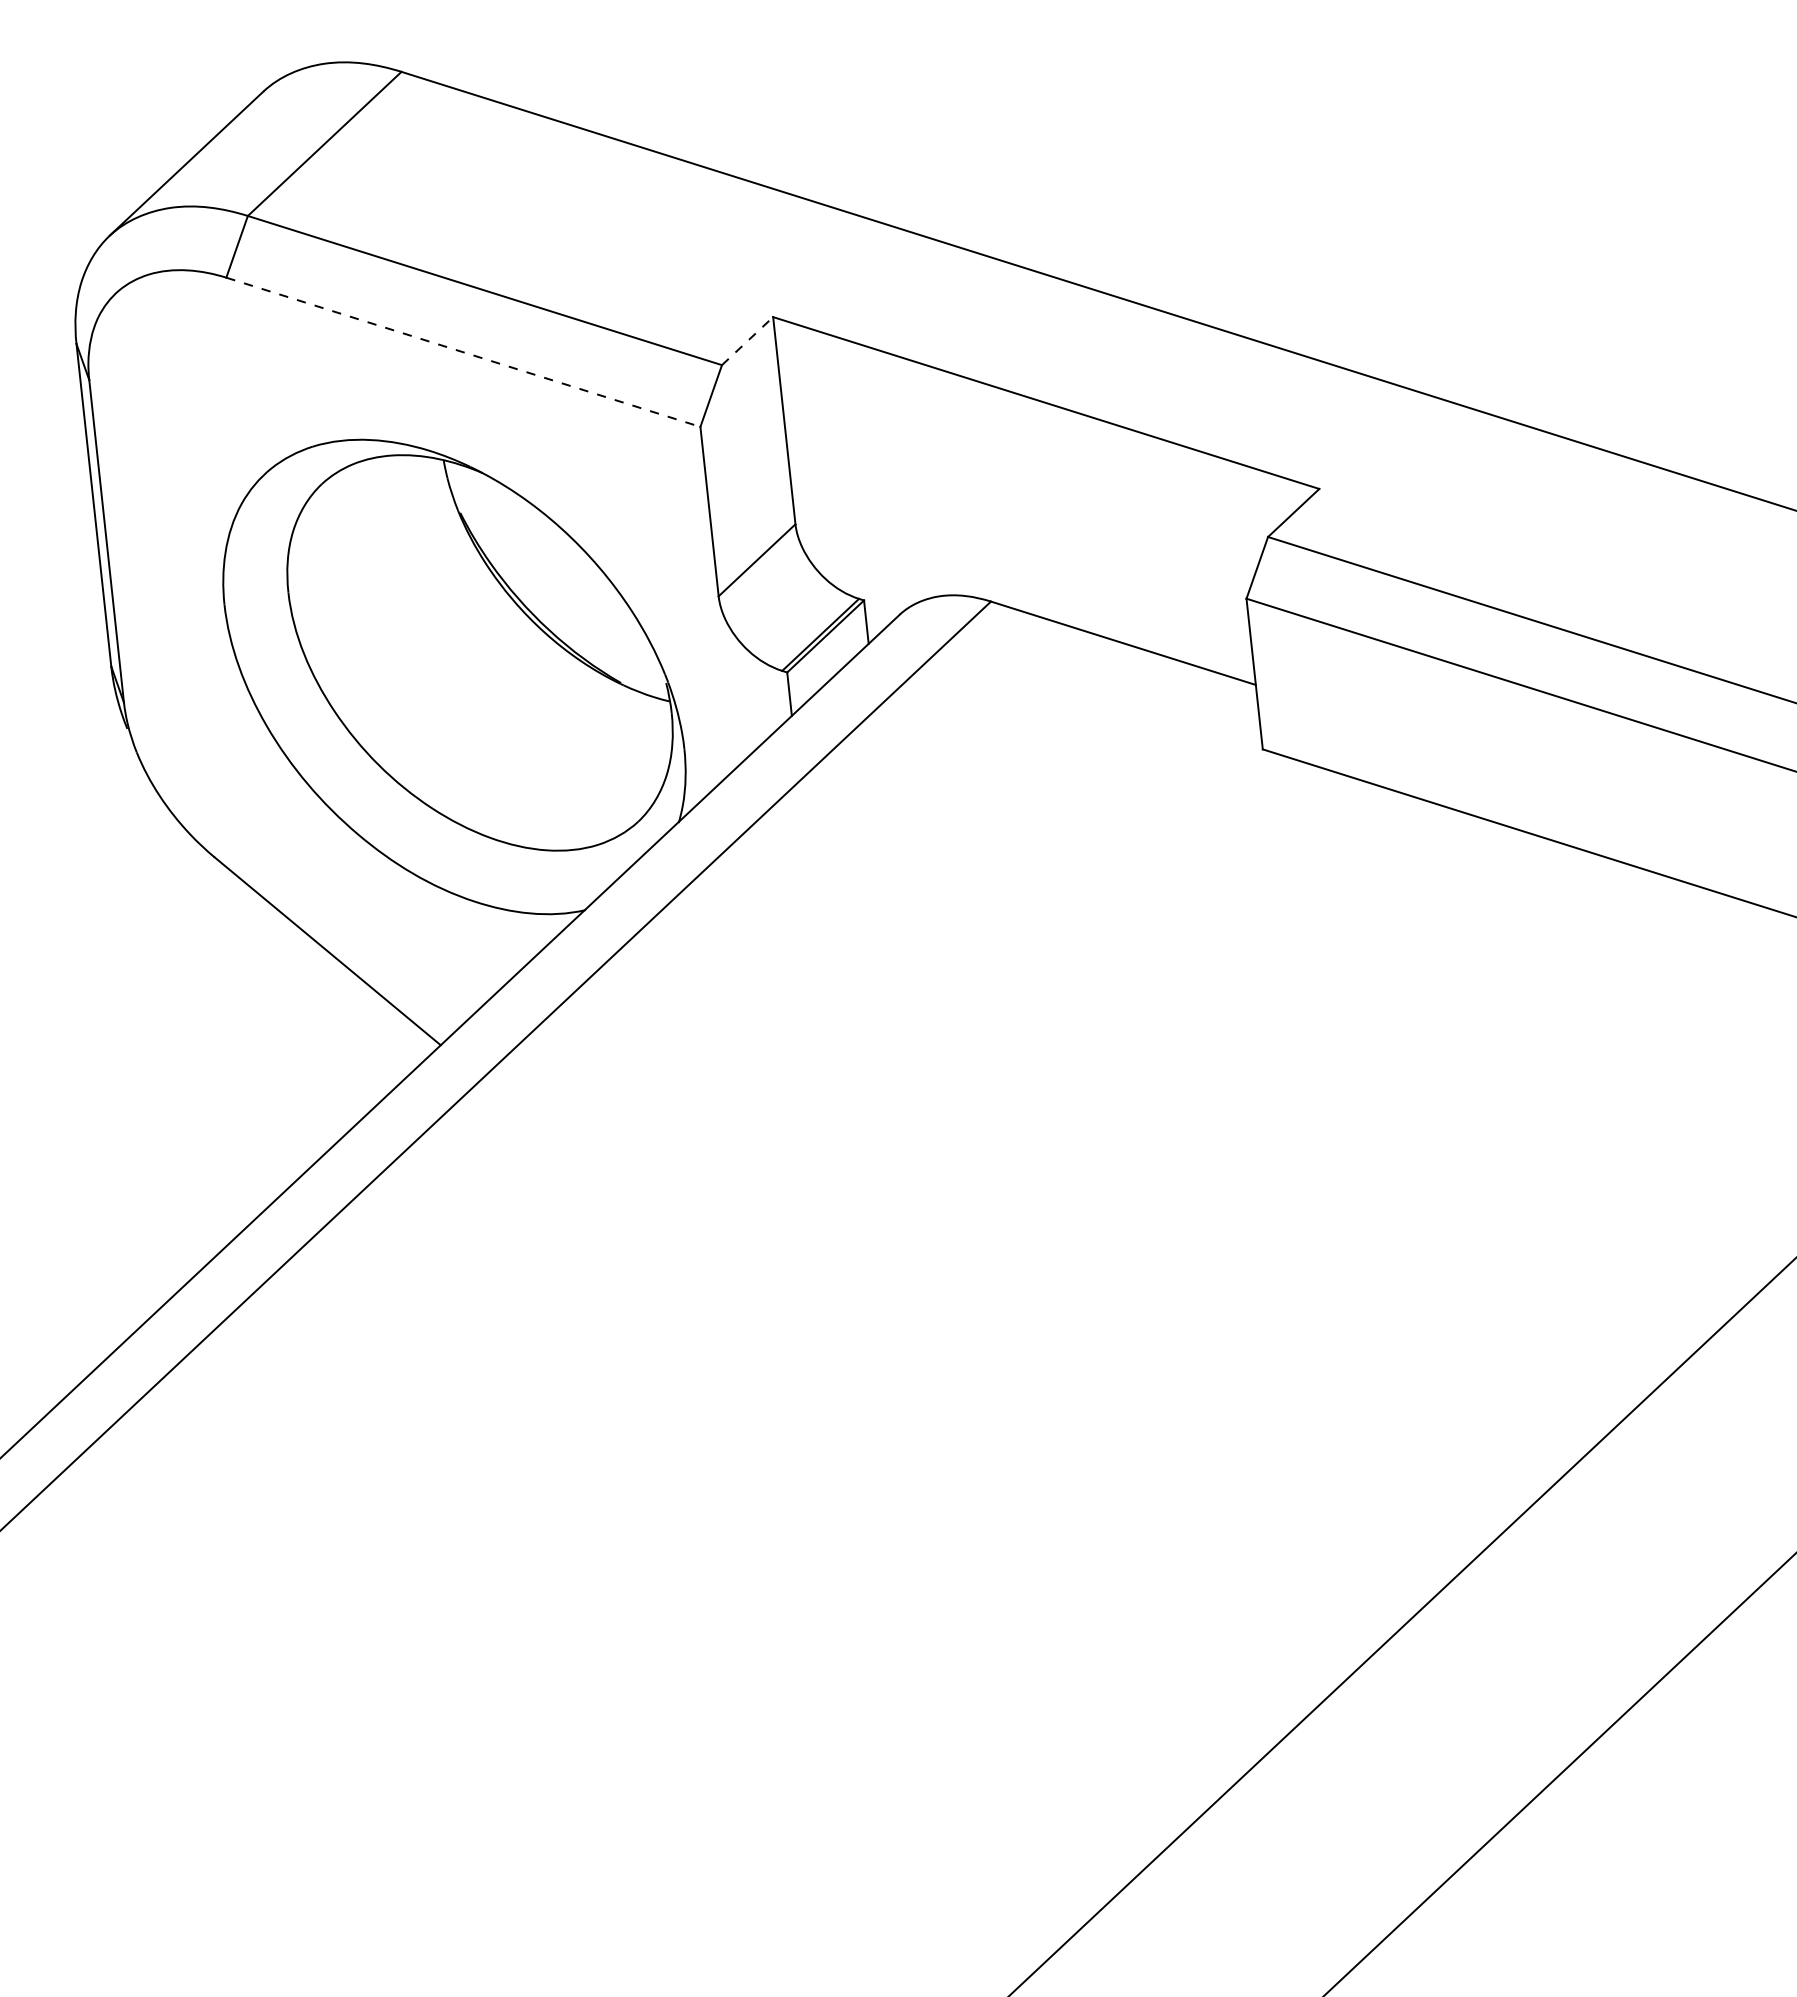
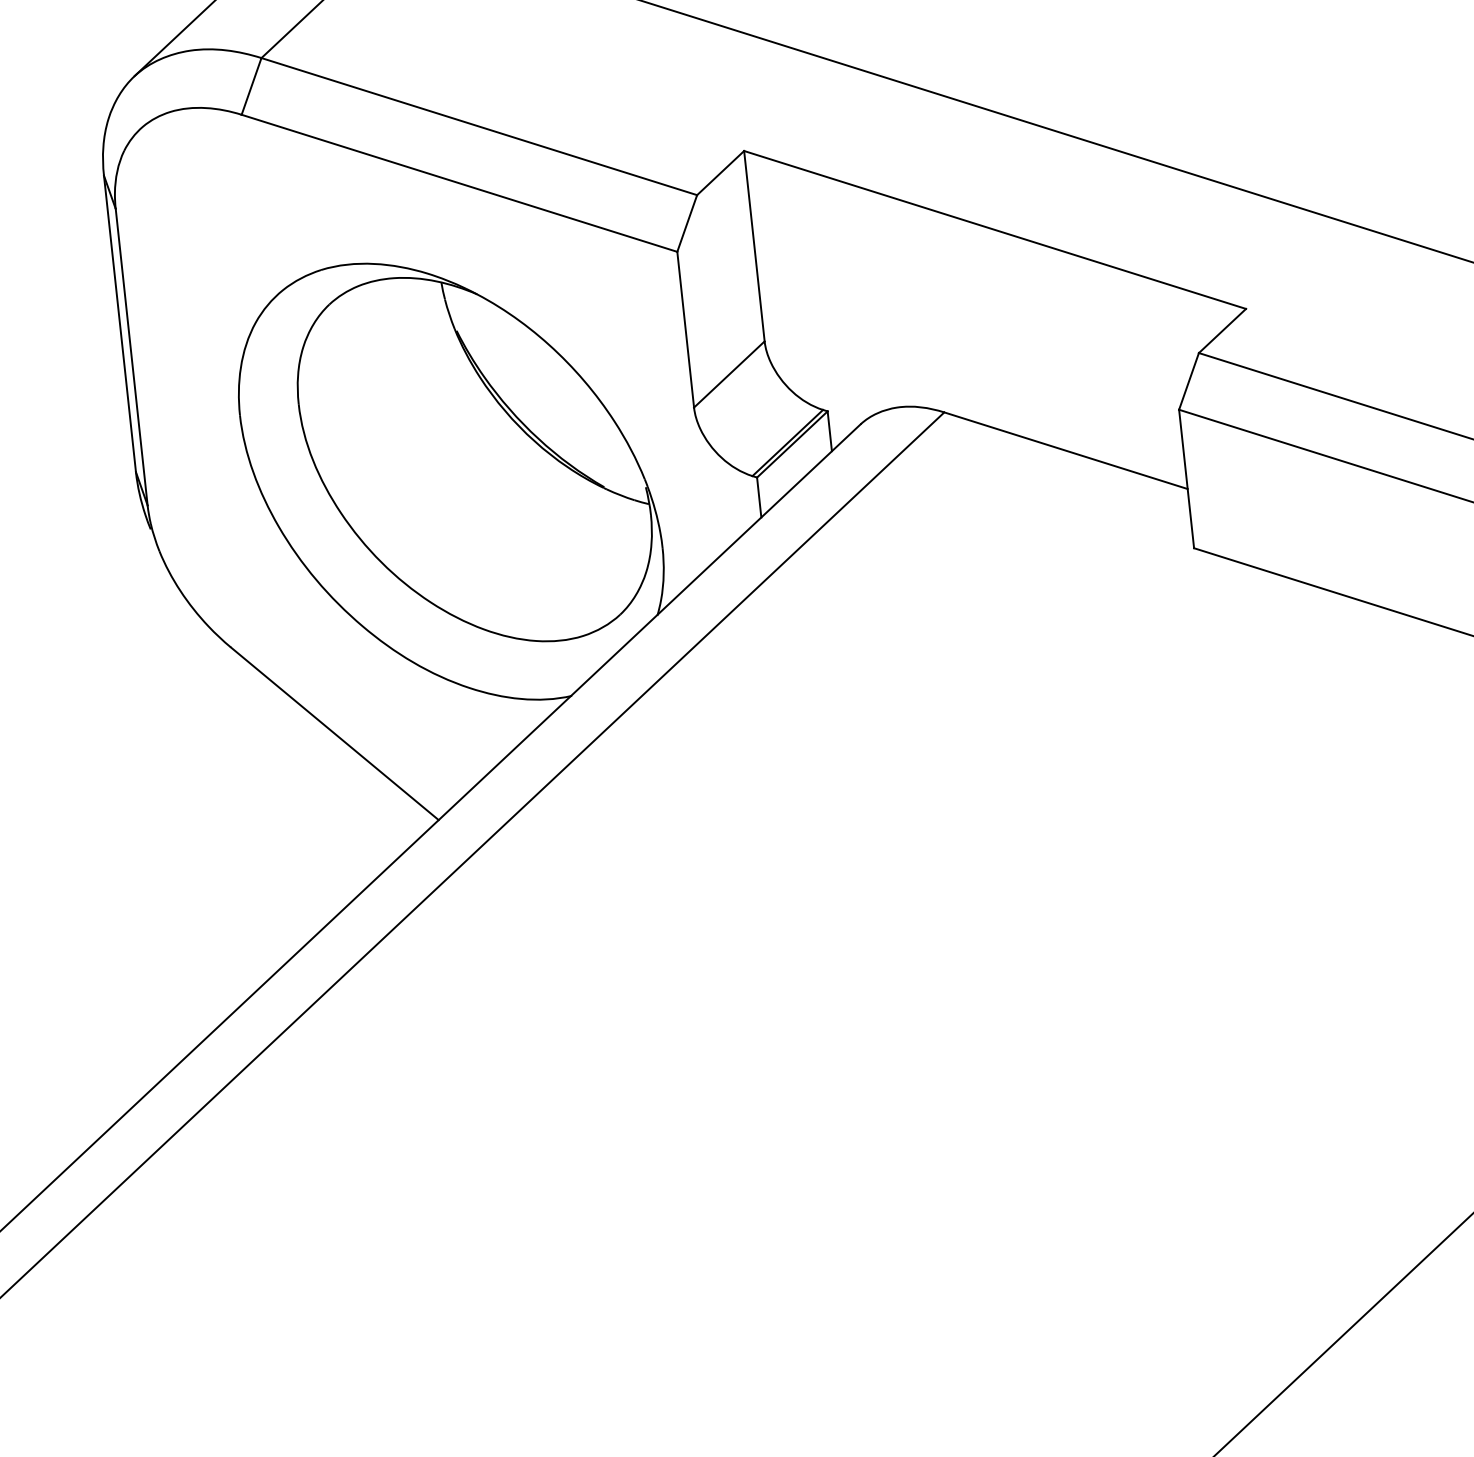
line: (747, 340) -> (720, 172), dashed -> solid
line: (463, 352) -> (459, 183), dashed -> solid

